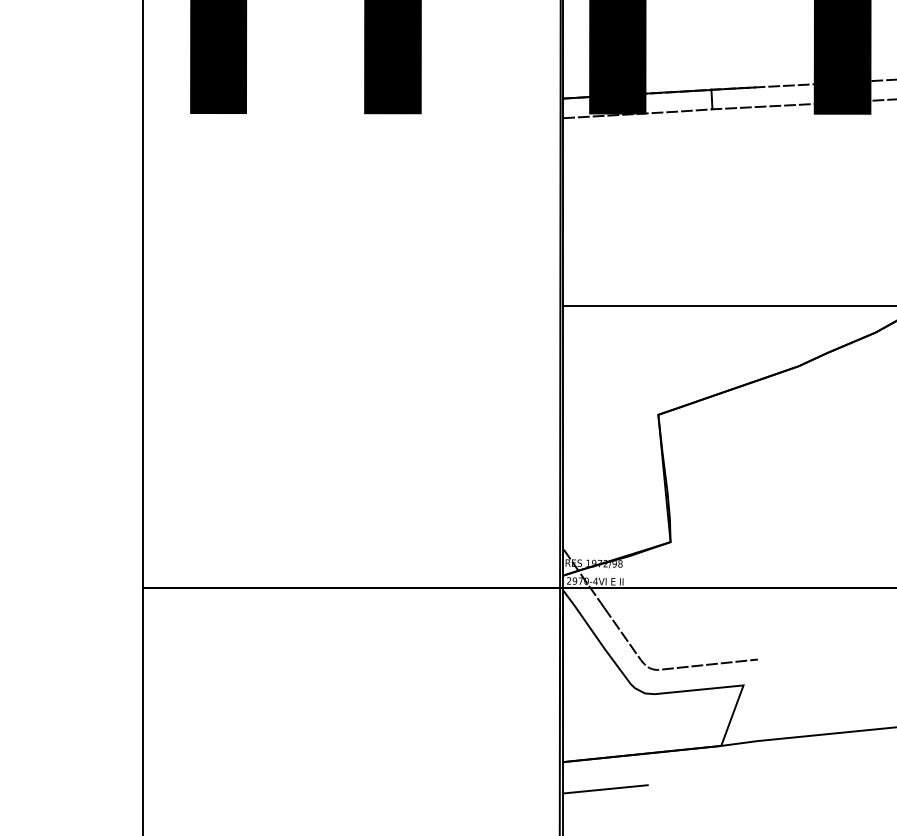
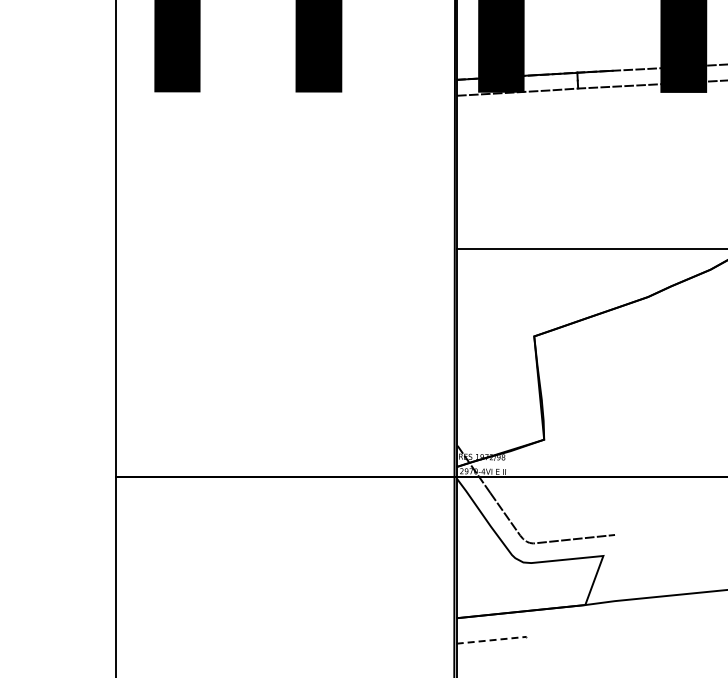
line: (606, 789) -> (492, 640), solid -> dashed

